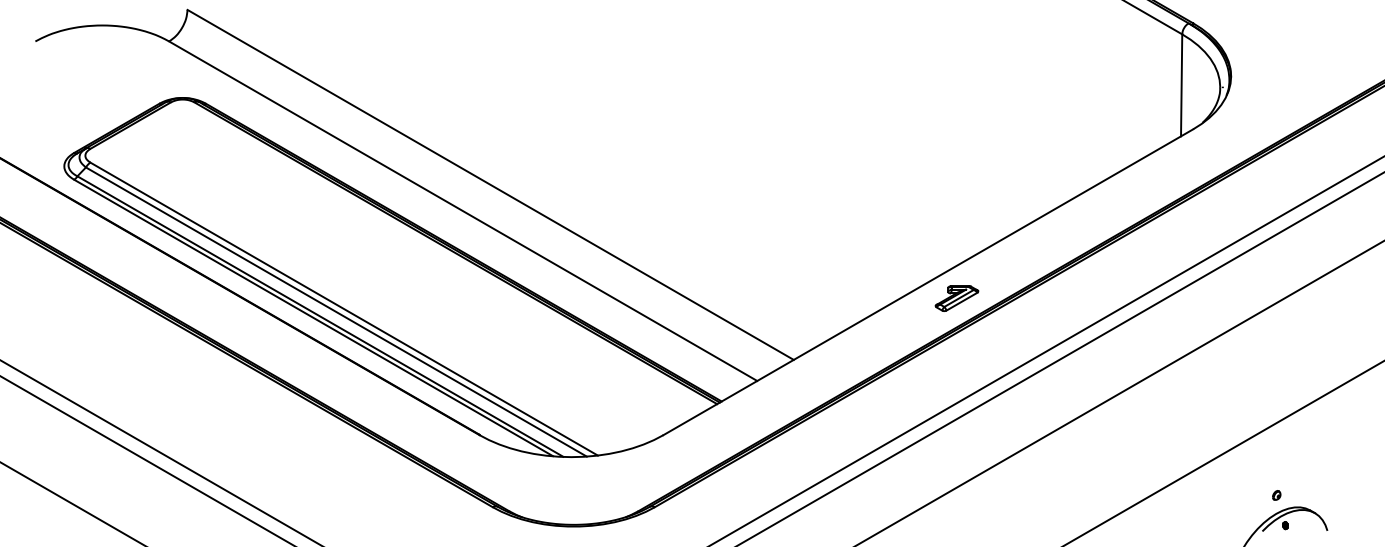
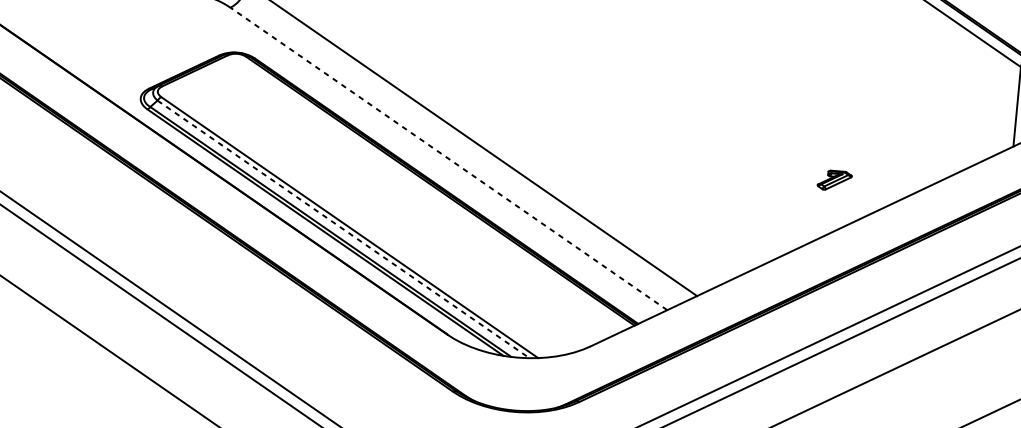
line: (463, 211) -> (449, 159), solid -> dashed
part: (956, 298) -> (834, 180), moved
line: (336, 312) -> (343, 229), solid -> dashed

